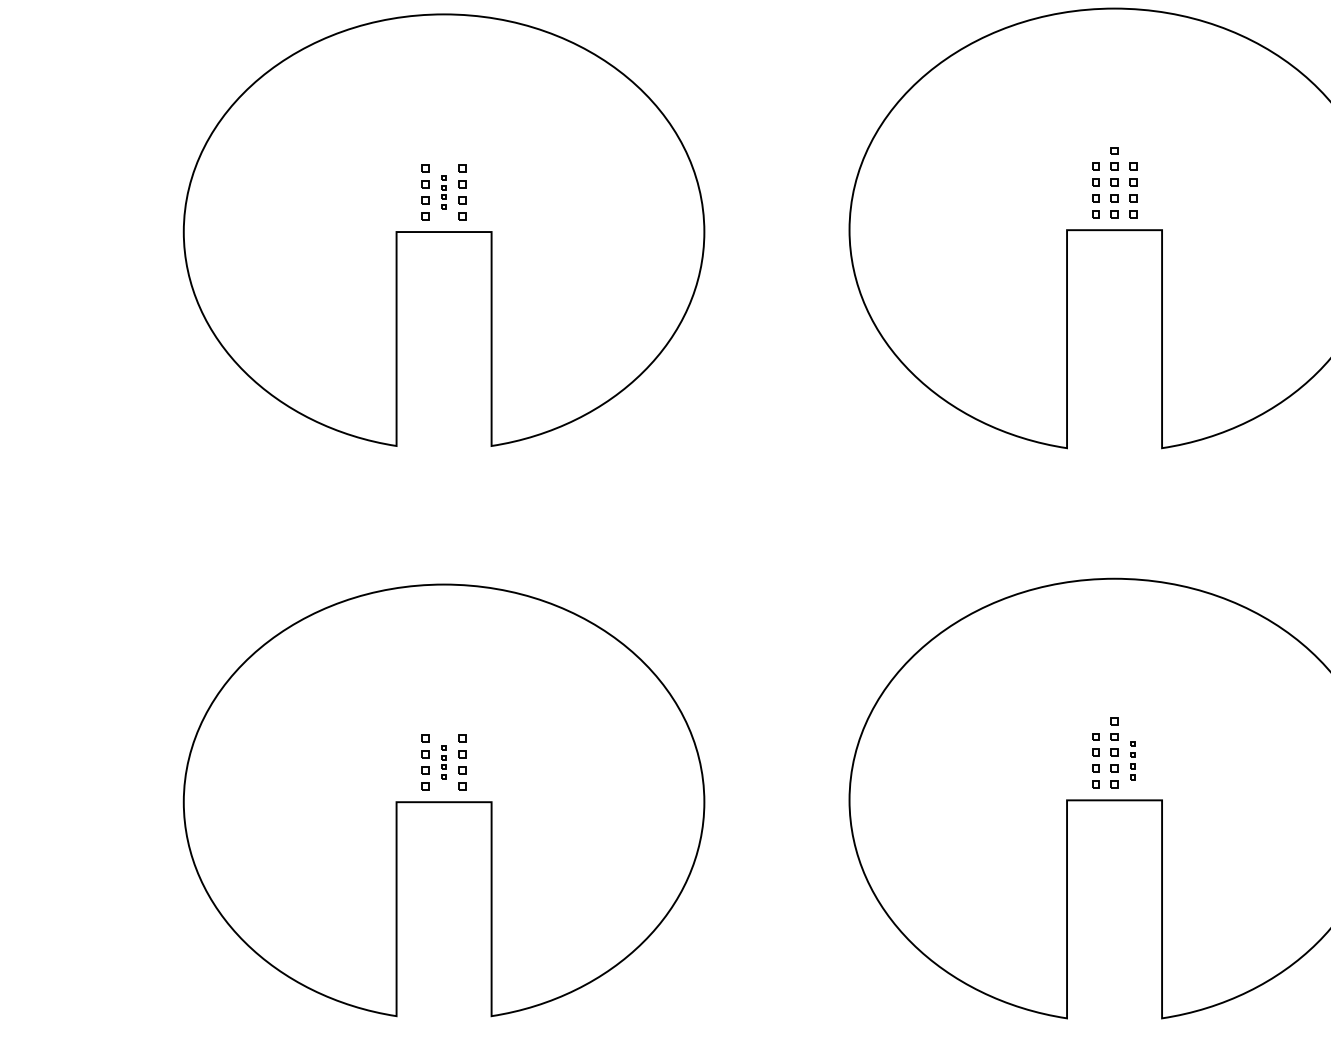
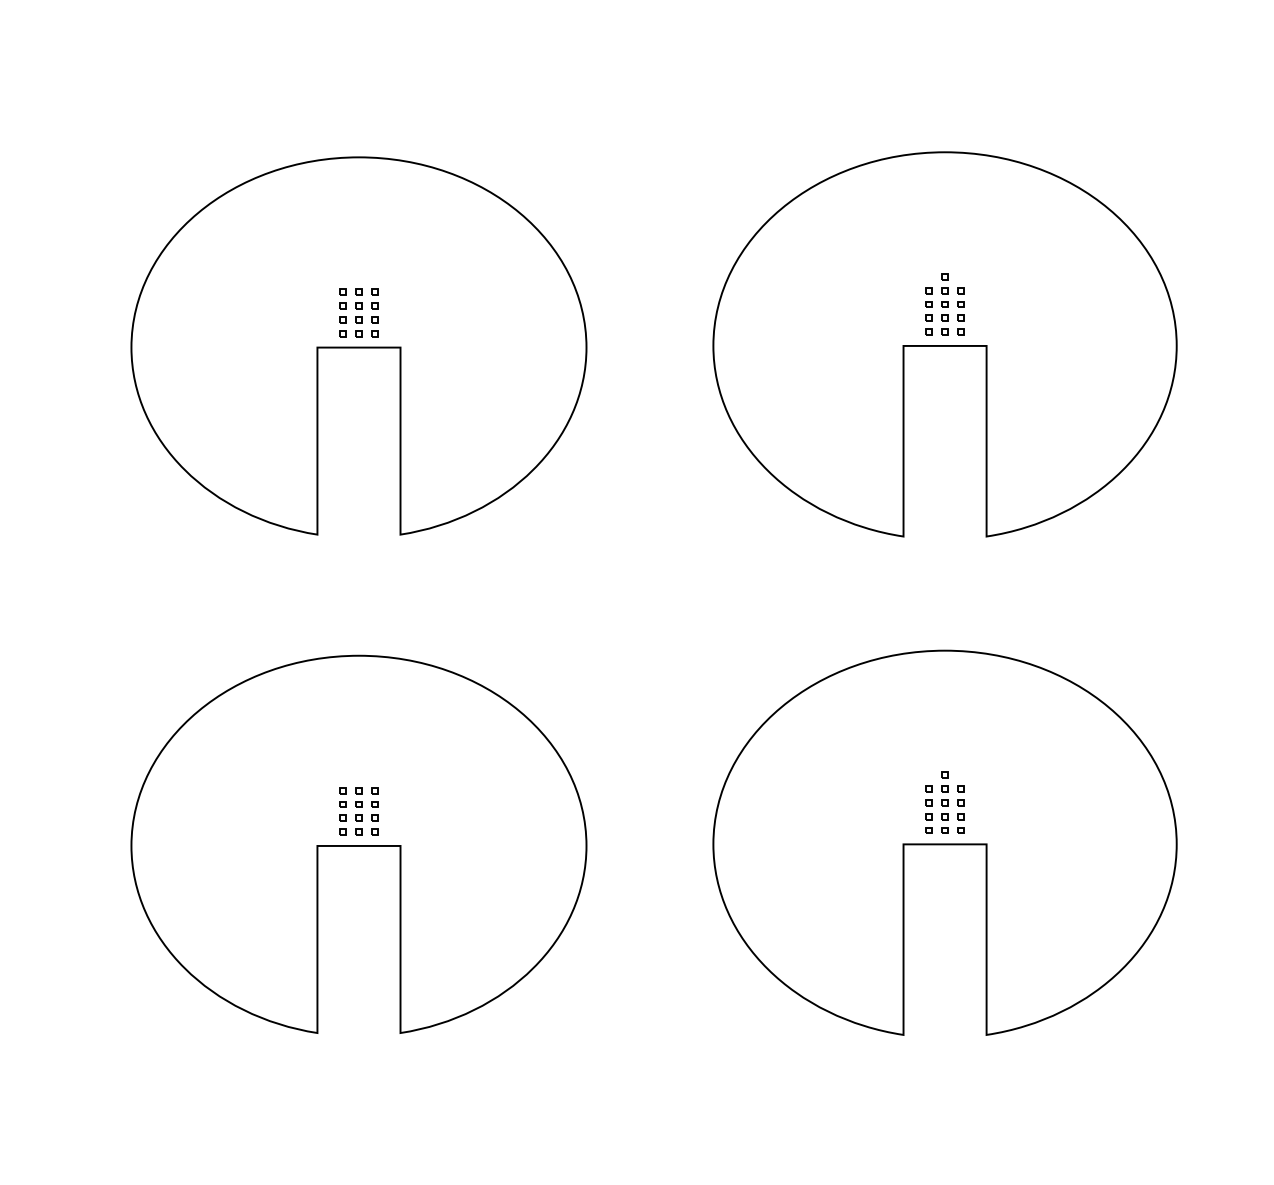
part: (443, 191) -> (358, 312), size x1.67
part: (1132, 760) -> (960, 809), size x1.43
part: (443, 762) -> (358, 811), size x1.67

